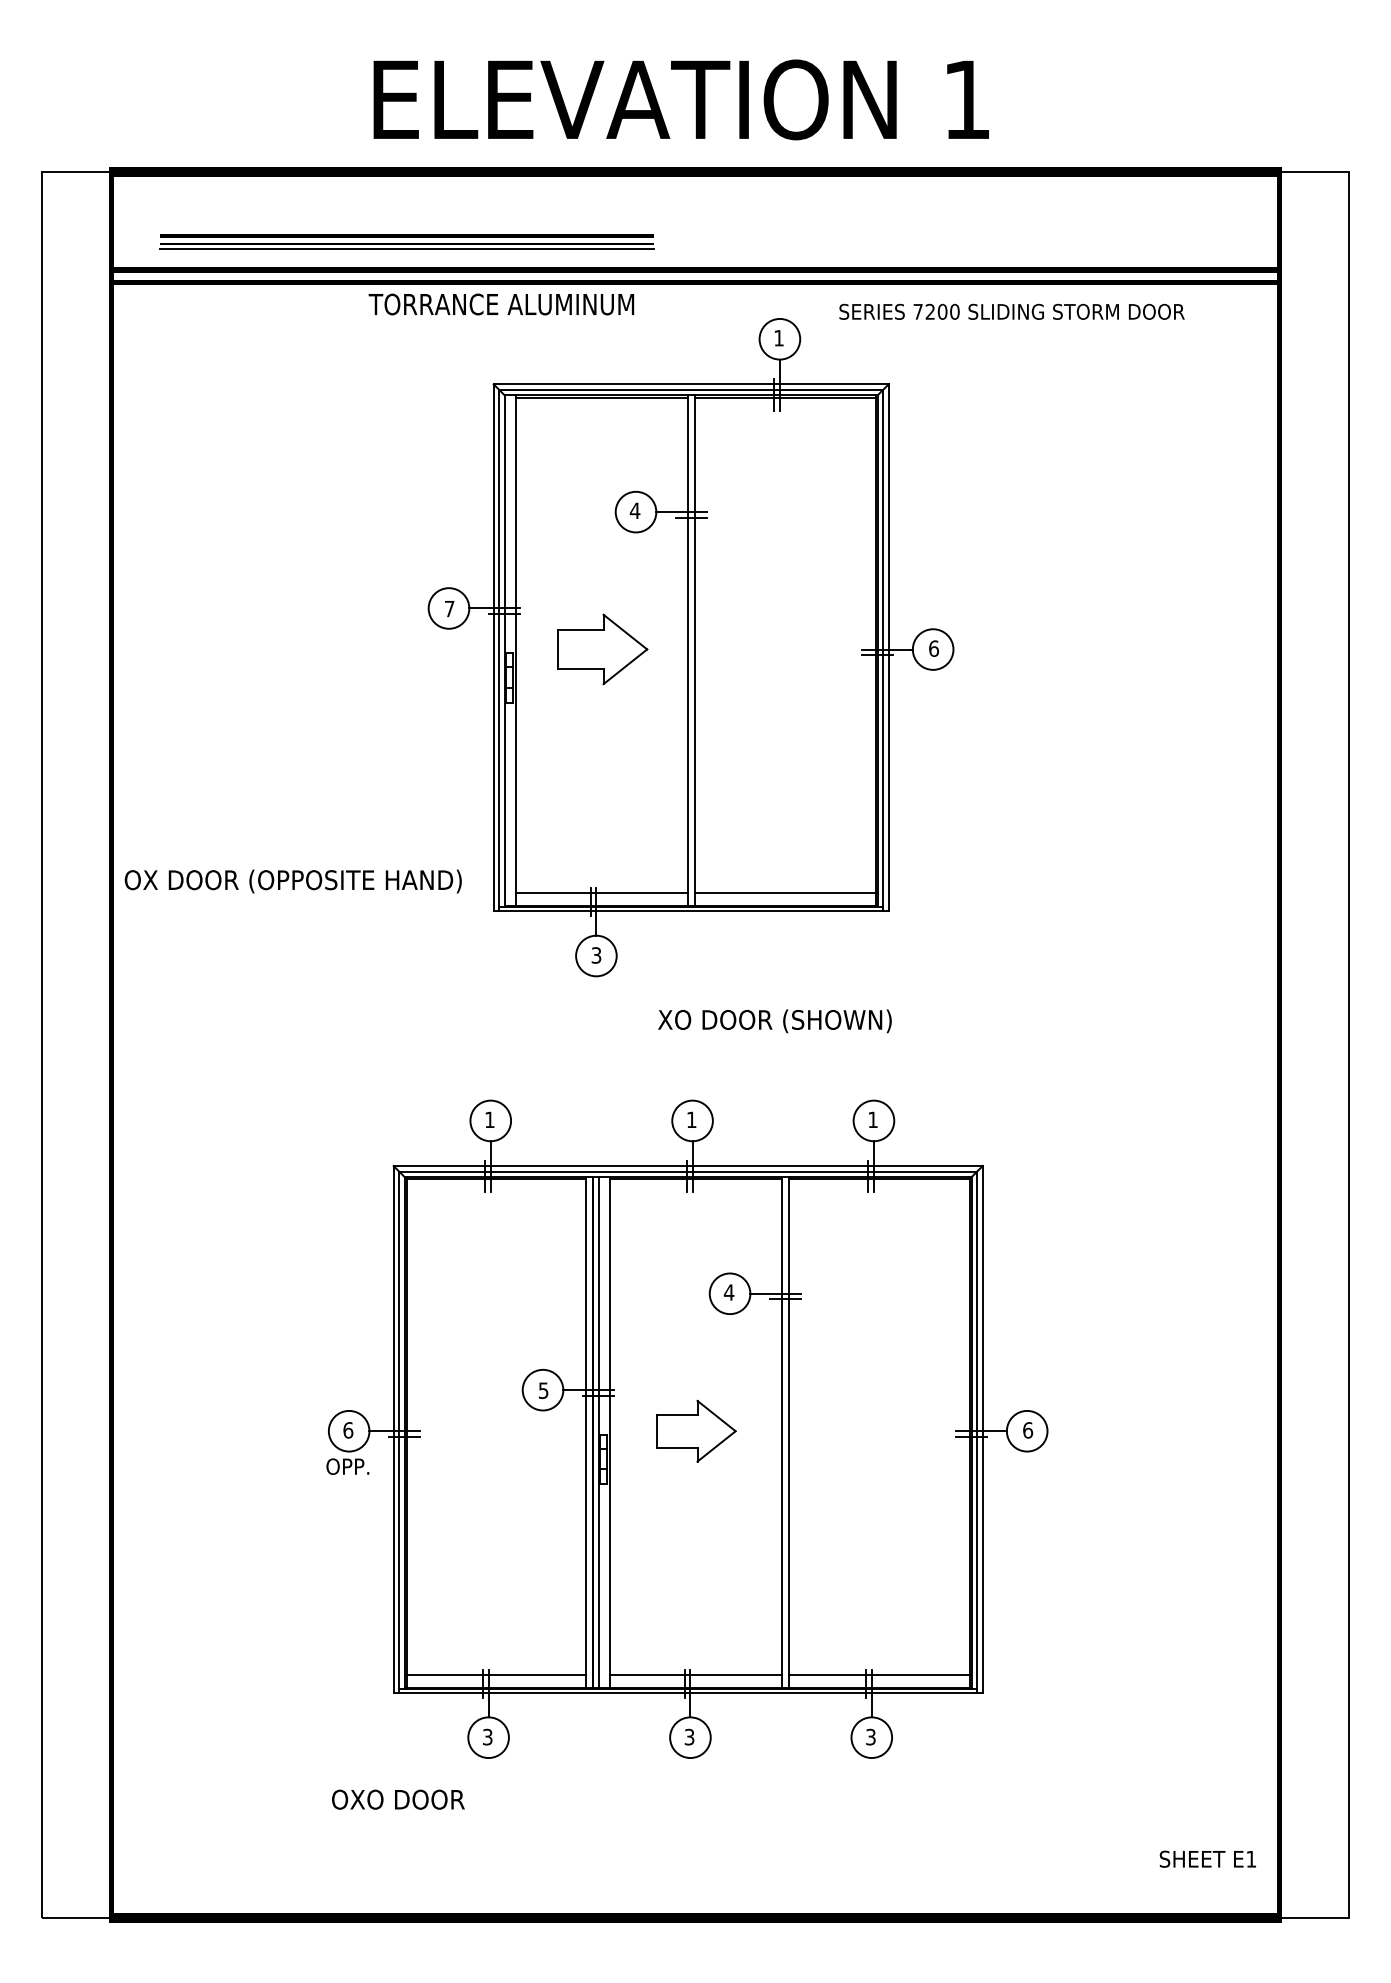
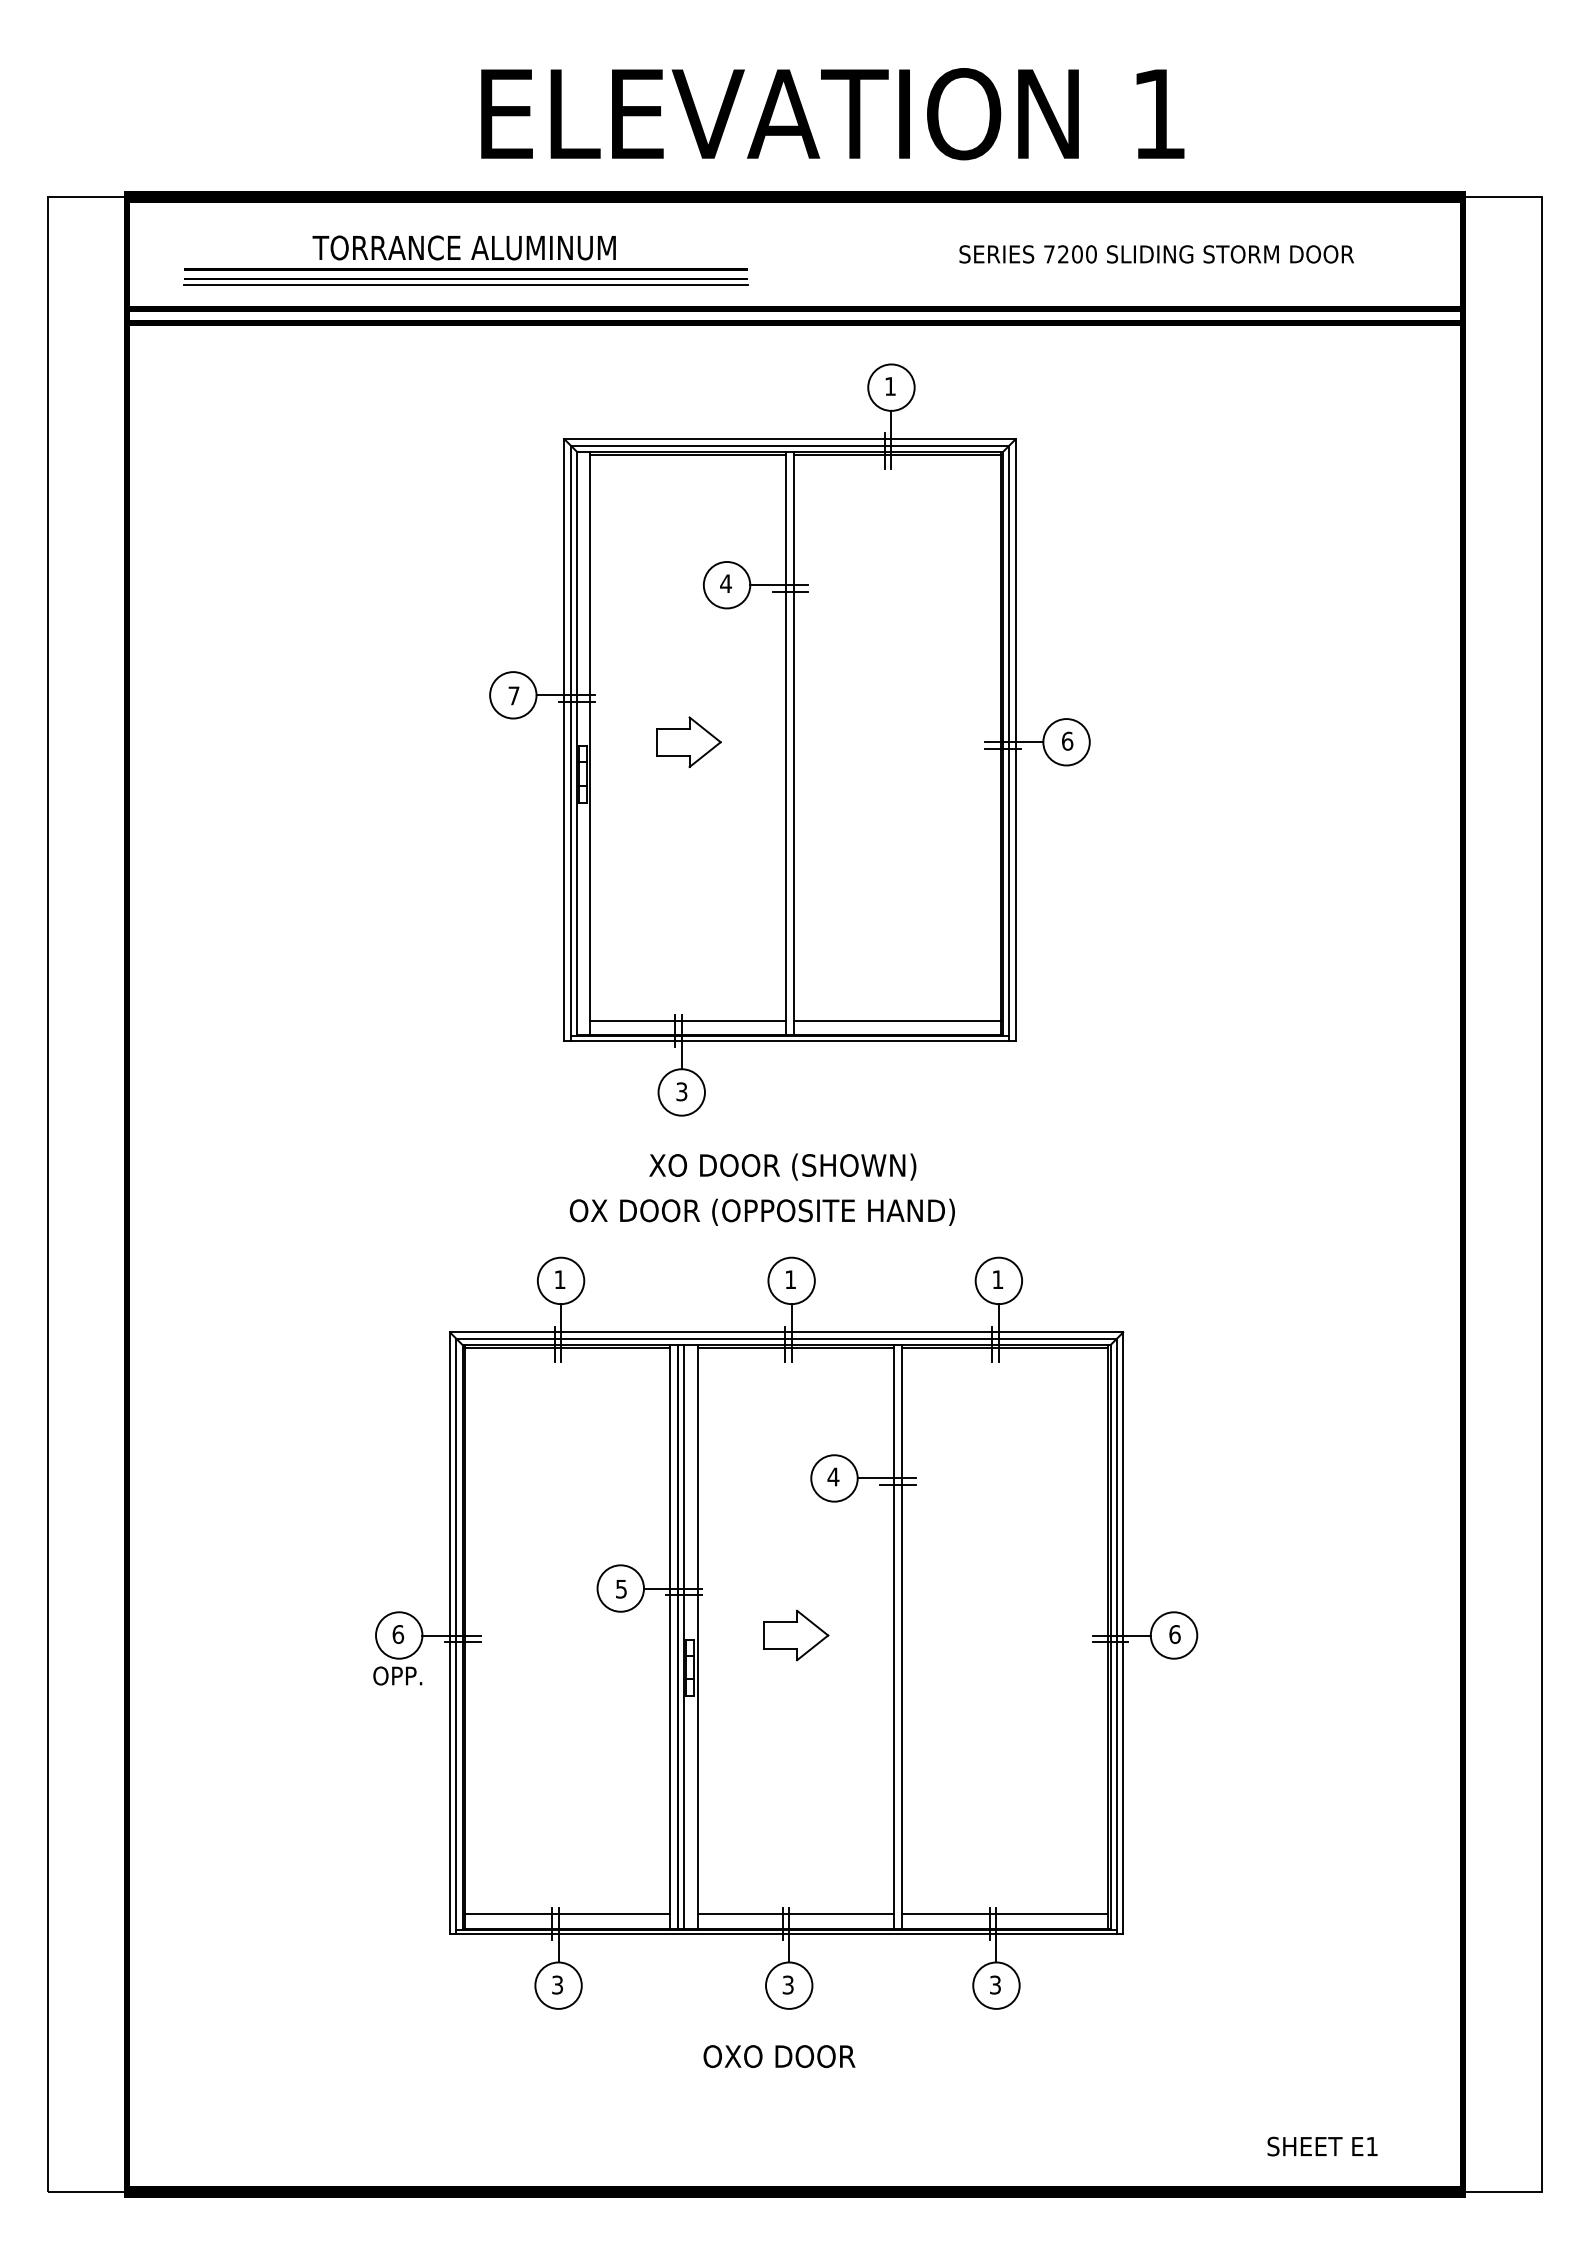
text: (681, 100) -> (832, 114), moved
text: (500, 304) -> (463, 247), moved
text: (1011, 311) -> (1156, 254), moved
part: (602, 649) -> (688, 742), size x0.62
text: (292, 880) -> (761, 1211), moved
text: (774, 1020) -> (782, 1166), moved
part: (696, 1431) -> (796, 1635), size x0.71
text: (398, 1799) -> (779, 2056), moved
text: (1207, 1859) -> (1322, 2146), moved

